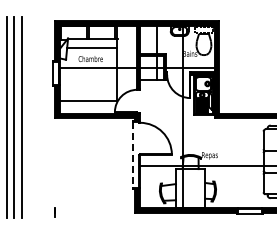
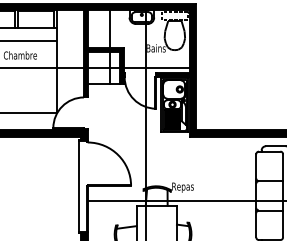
line: (133, 155) -> (78, 187), dashed -> solid

